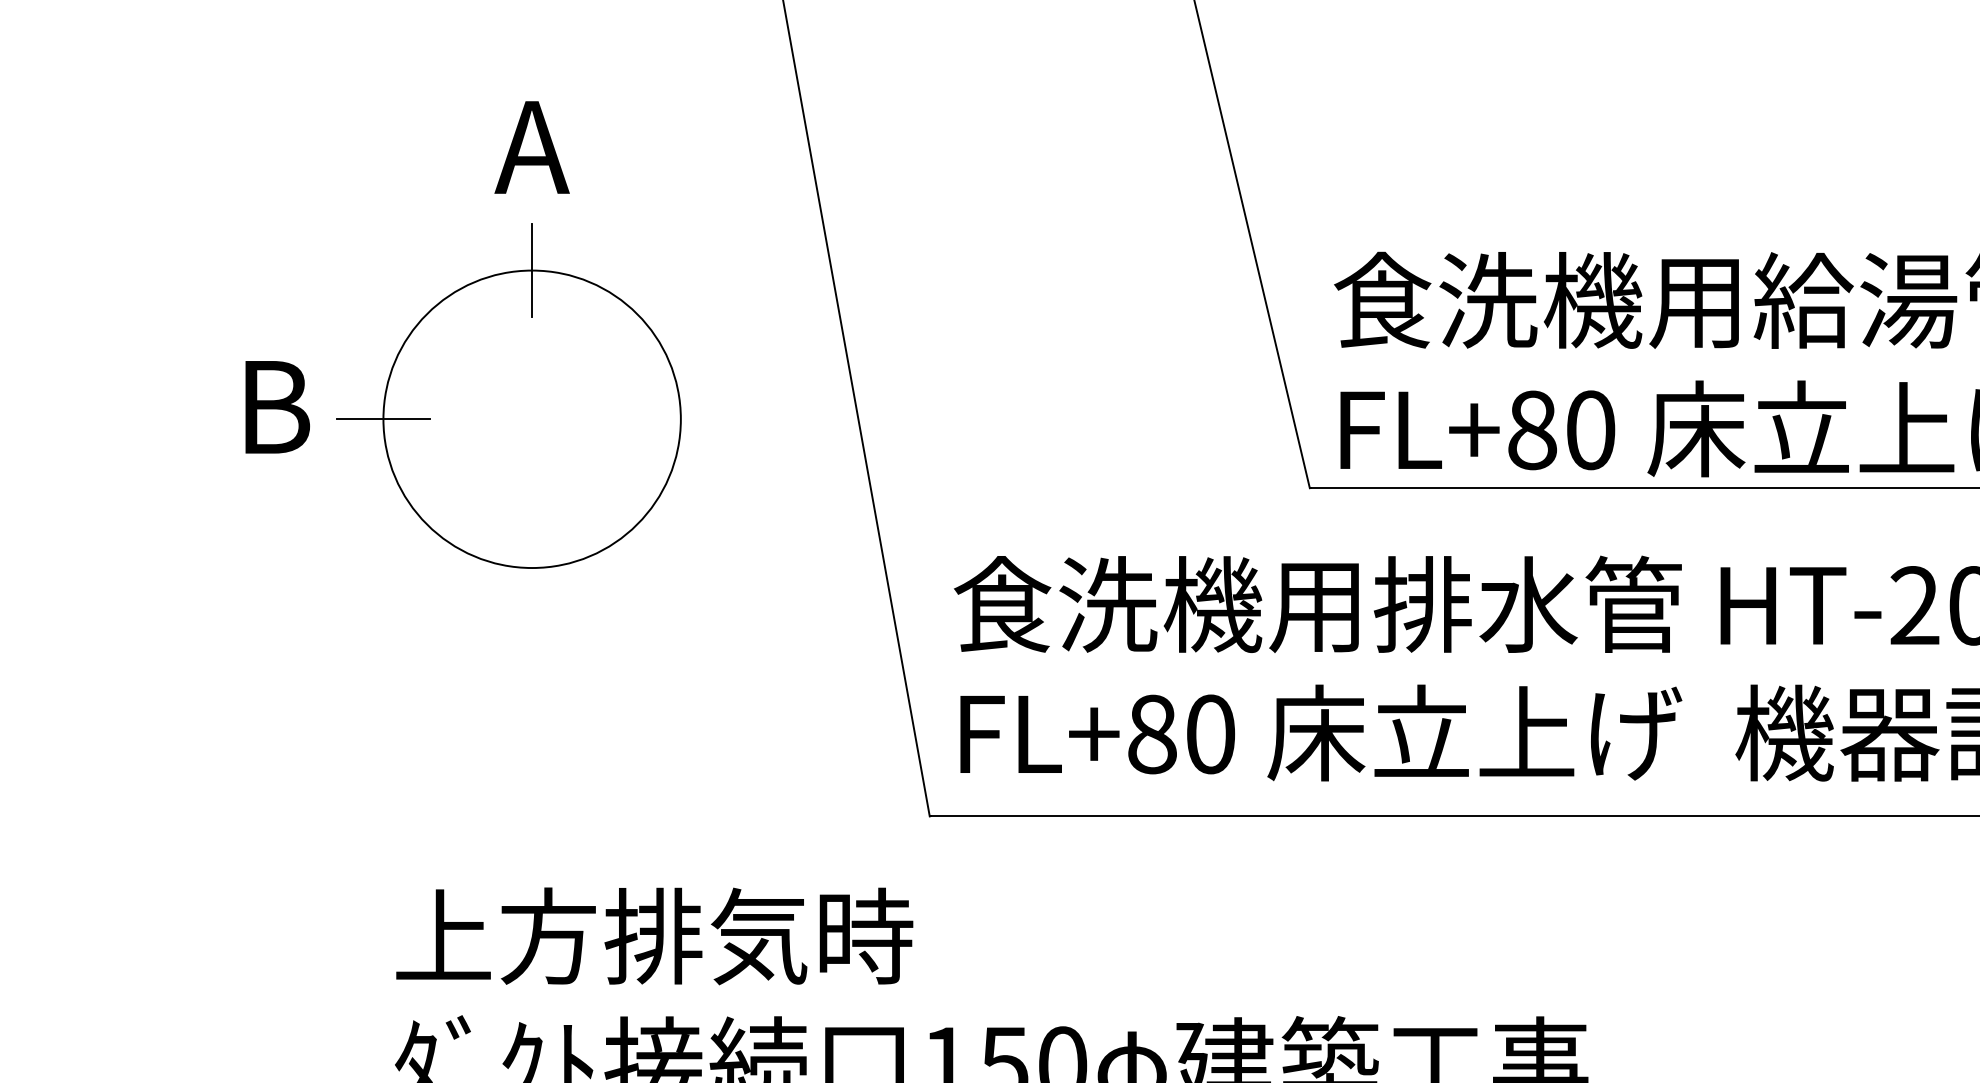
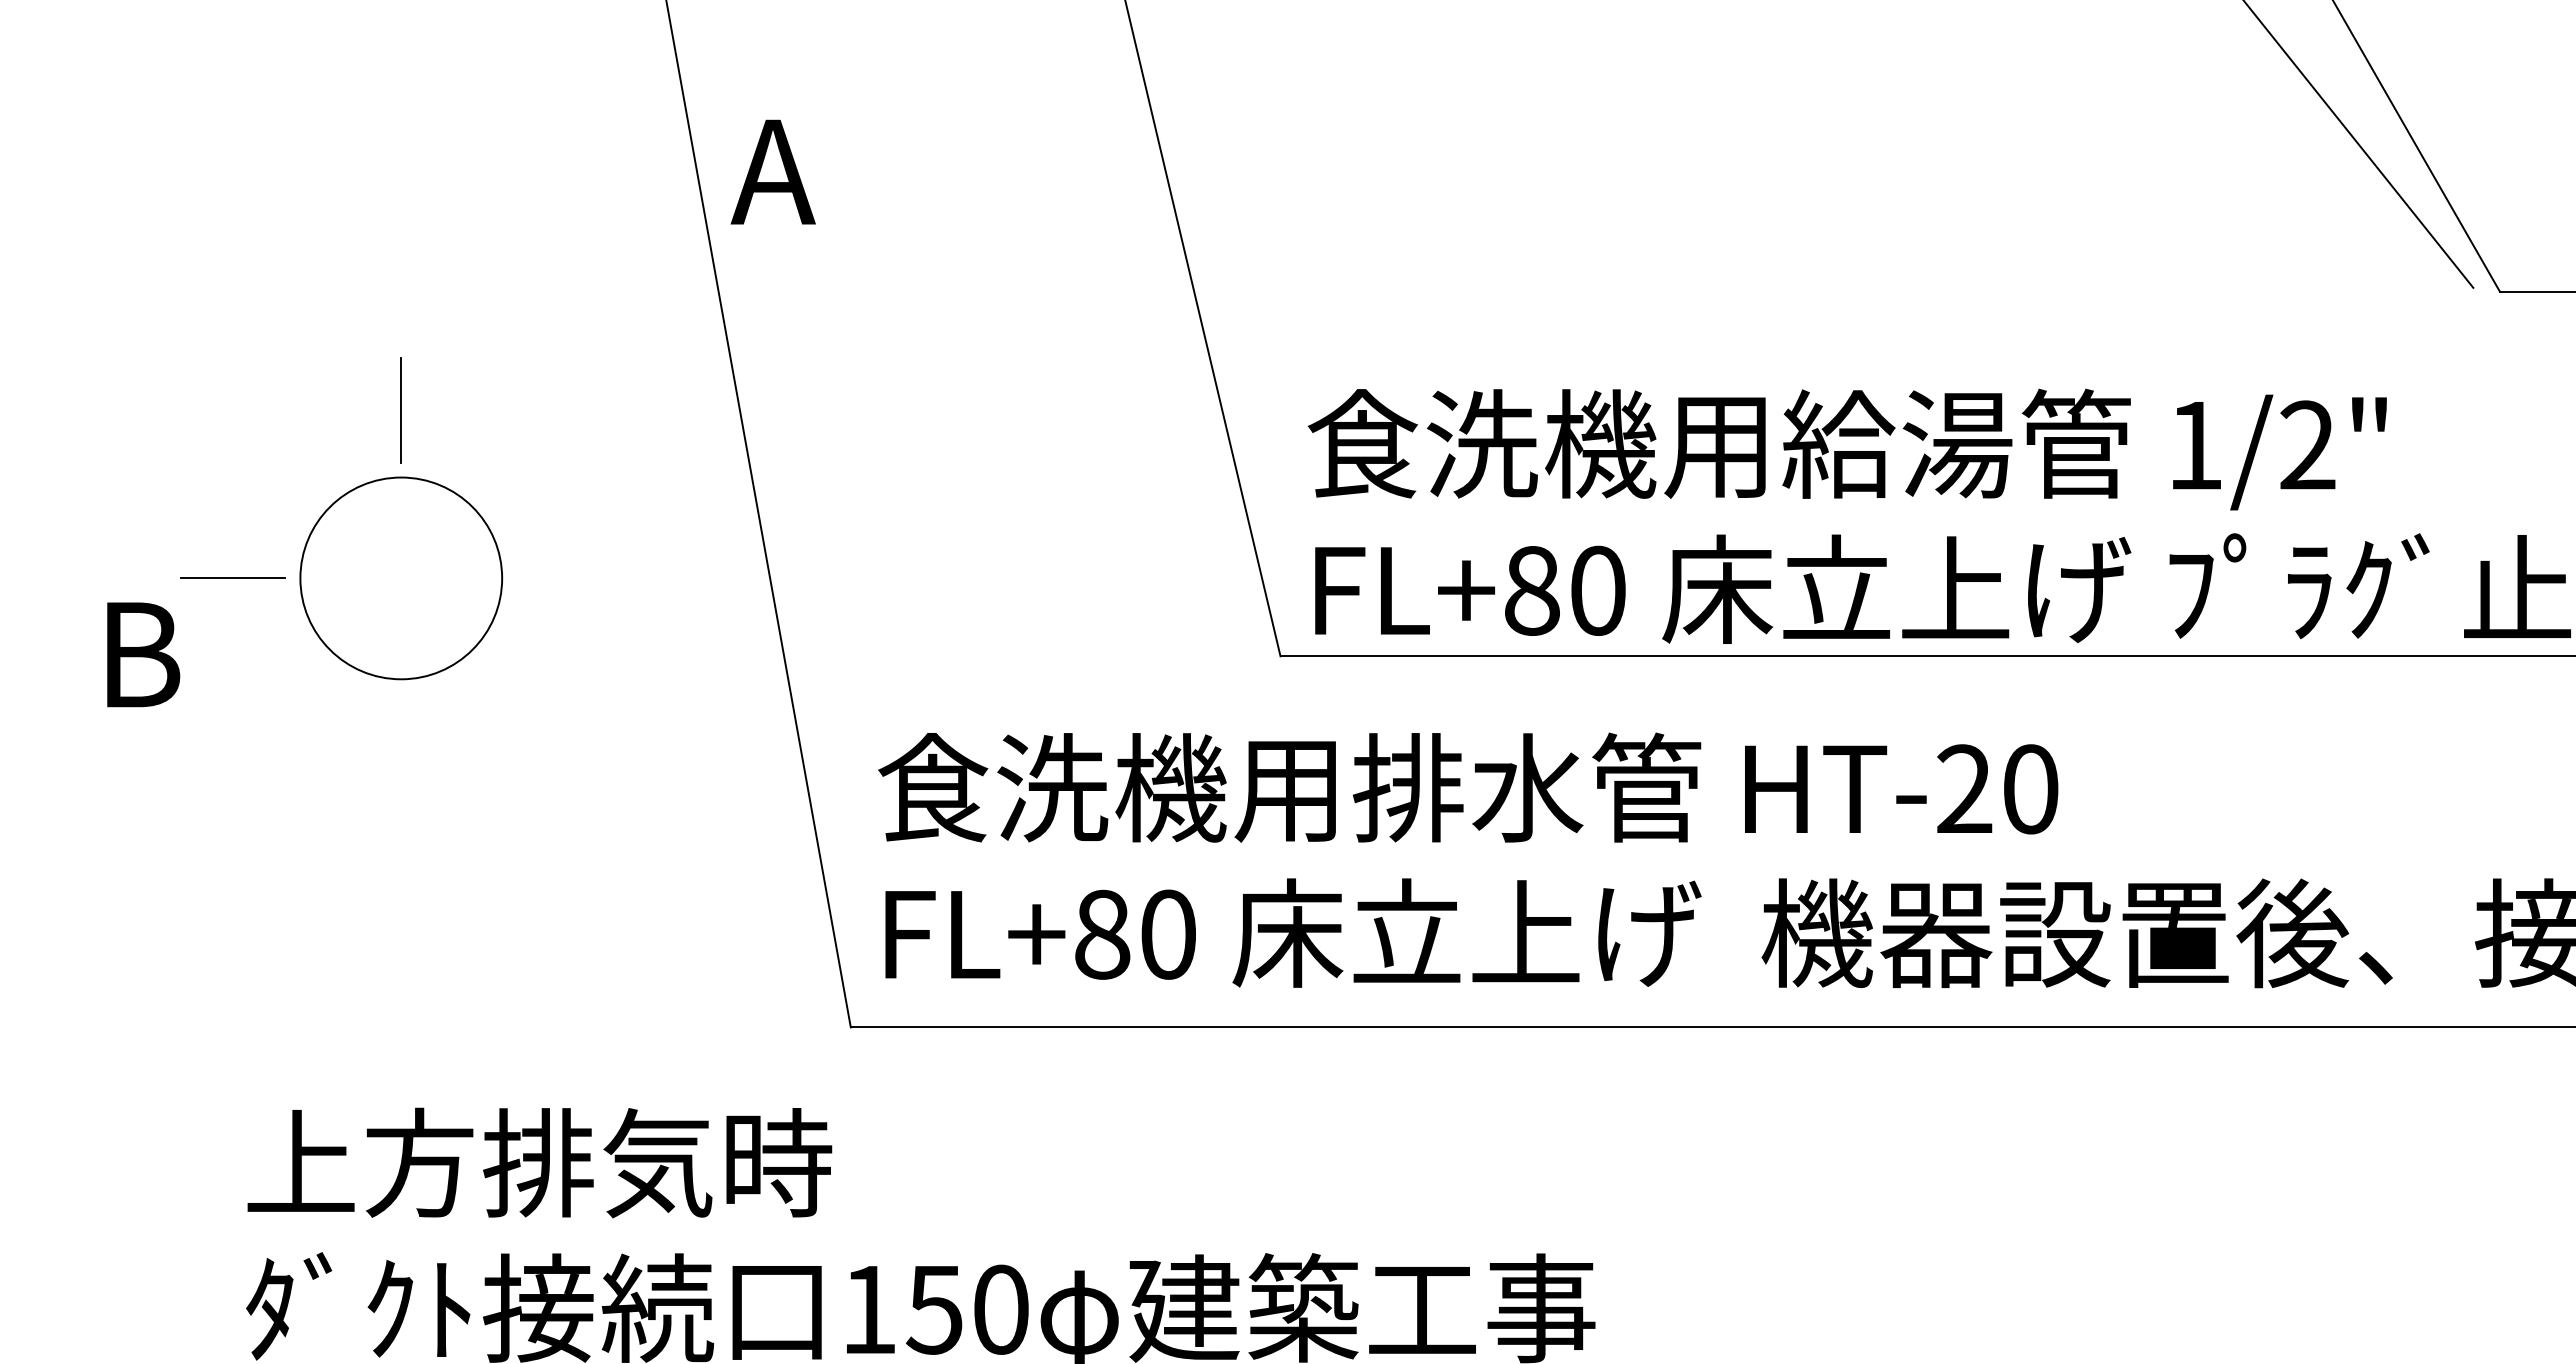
text: (531, 146) -> (772, 171), moved
text: (277, 406) -> (143, 654), moved
circle: (532, 419) -> (401, 578), size x0.6

